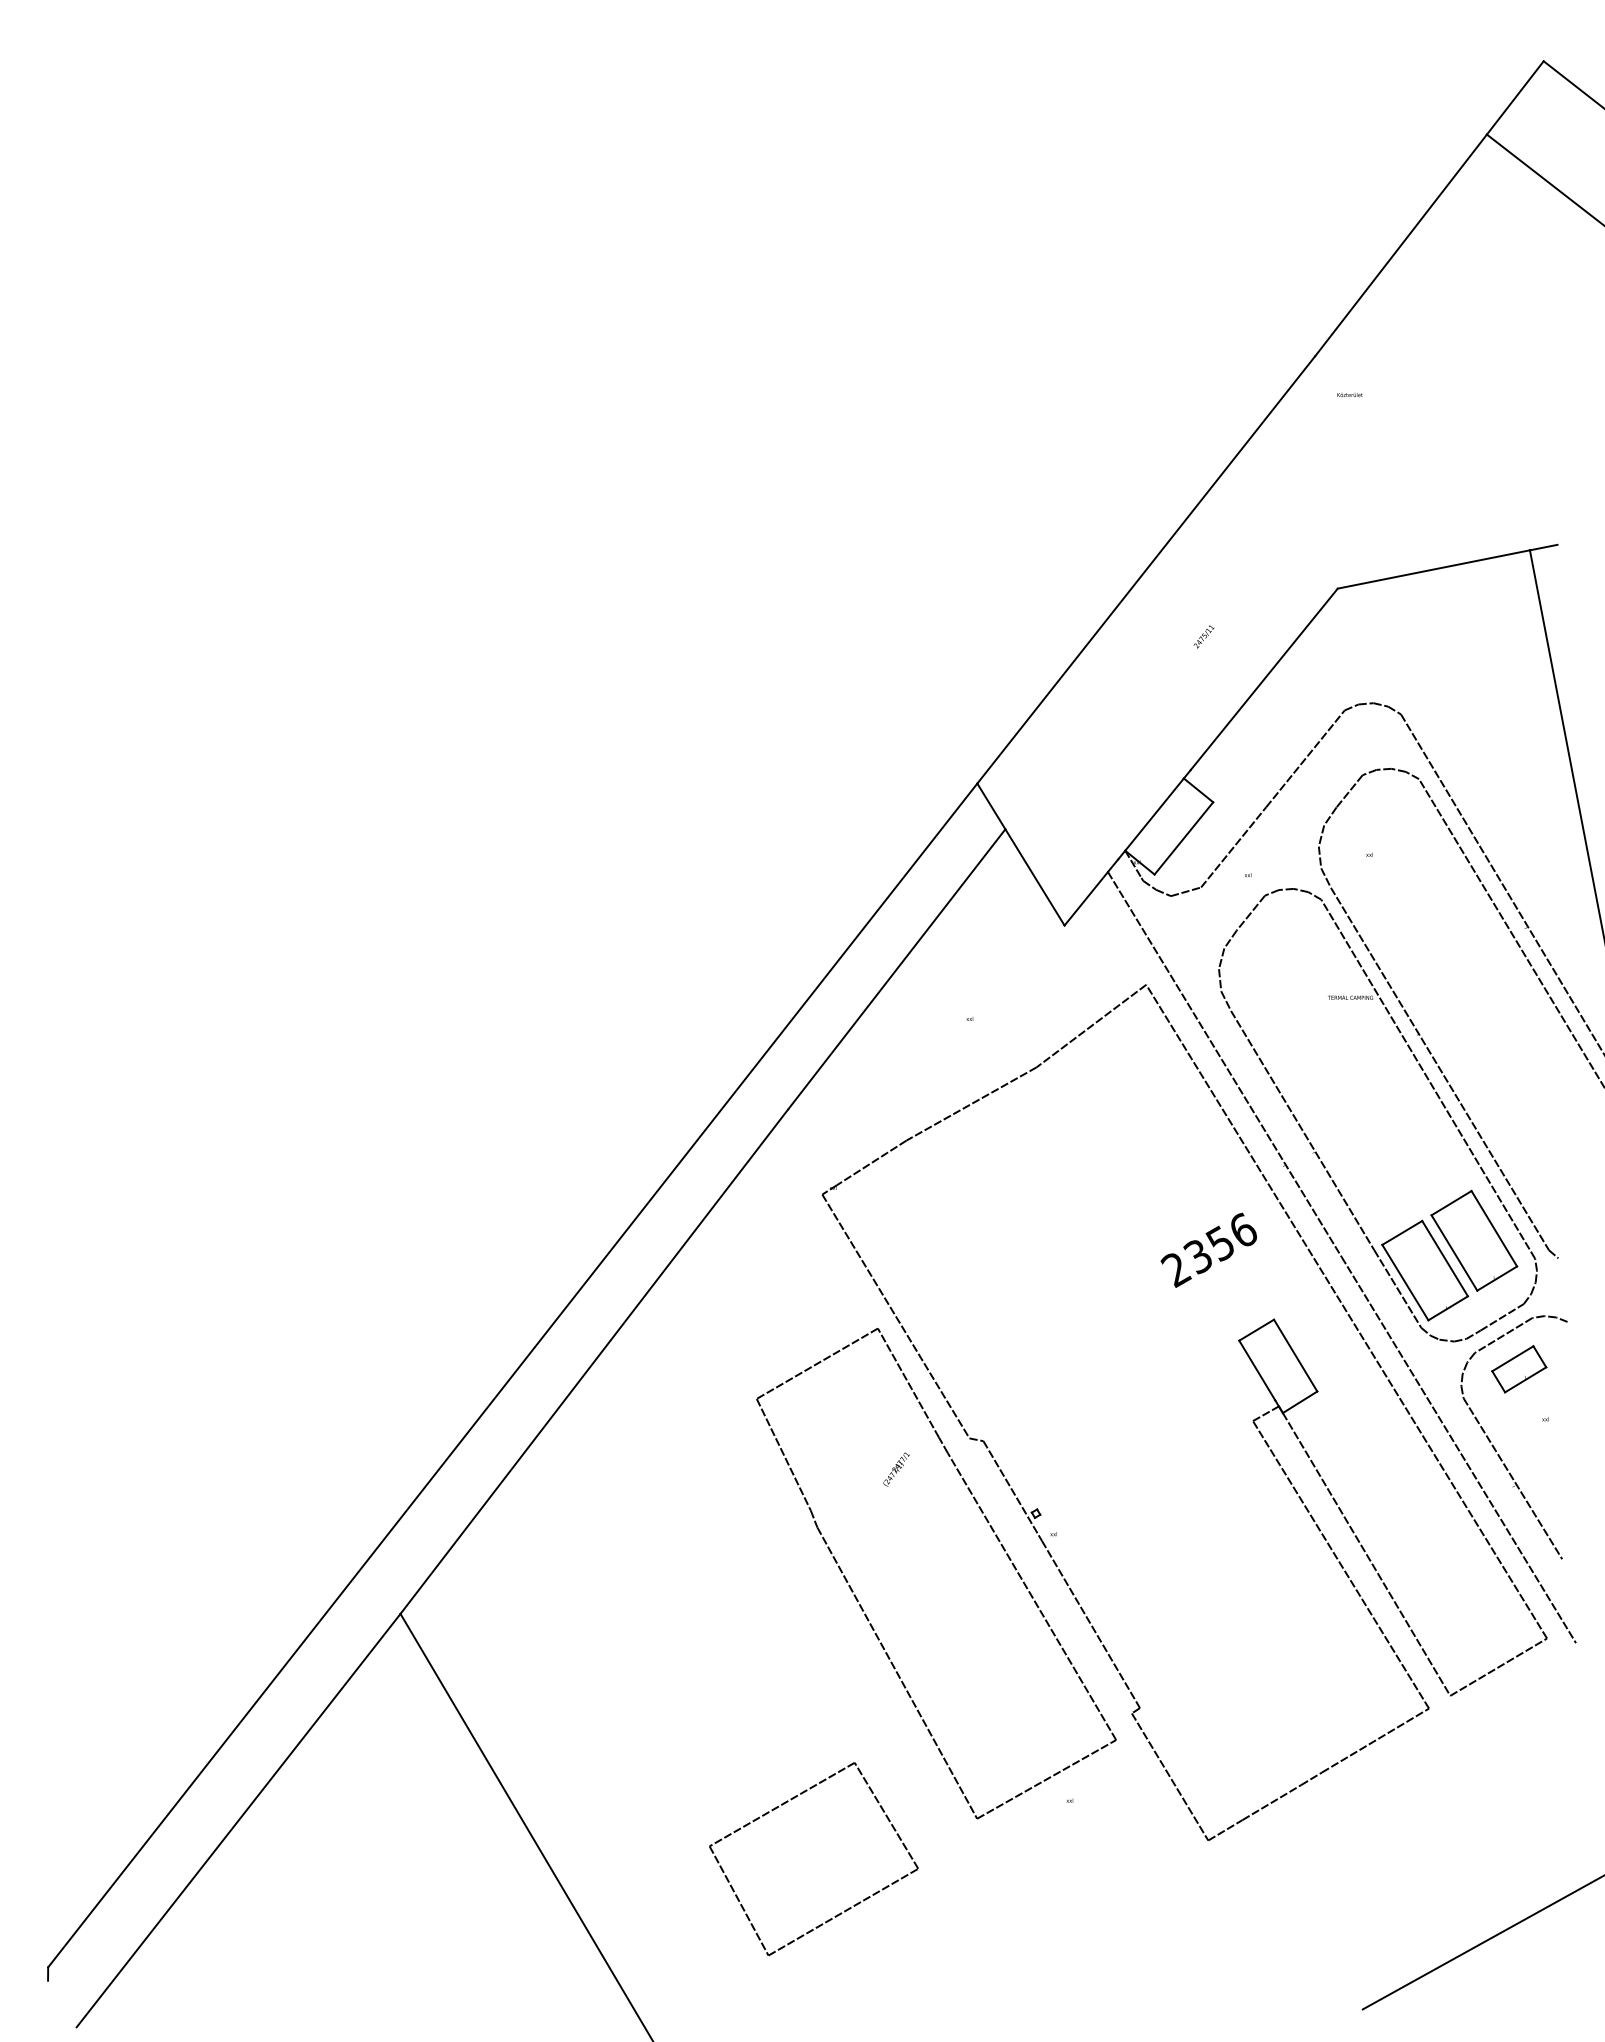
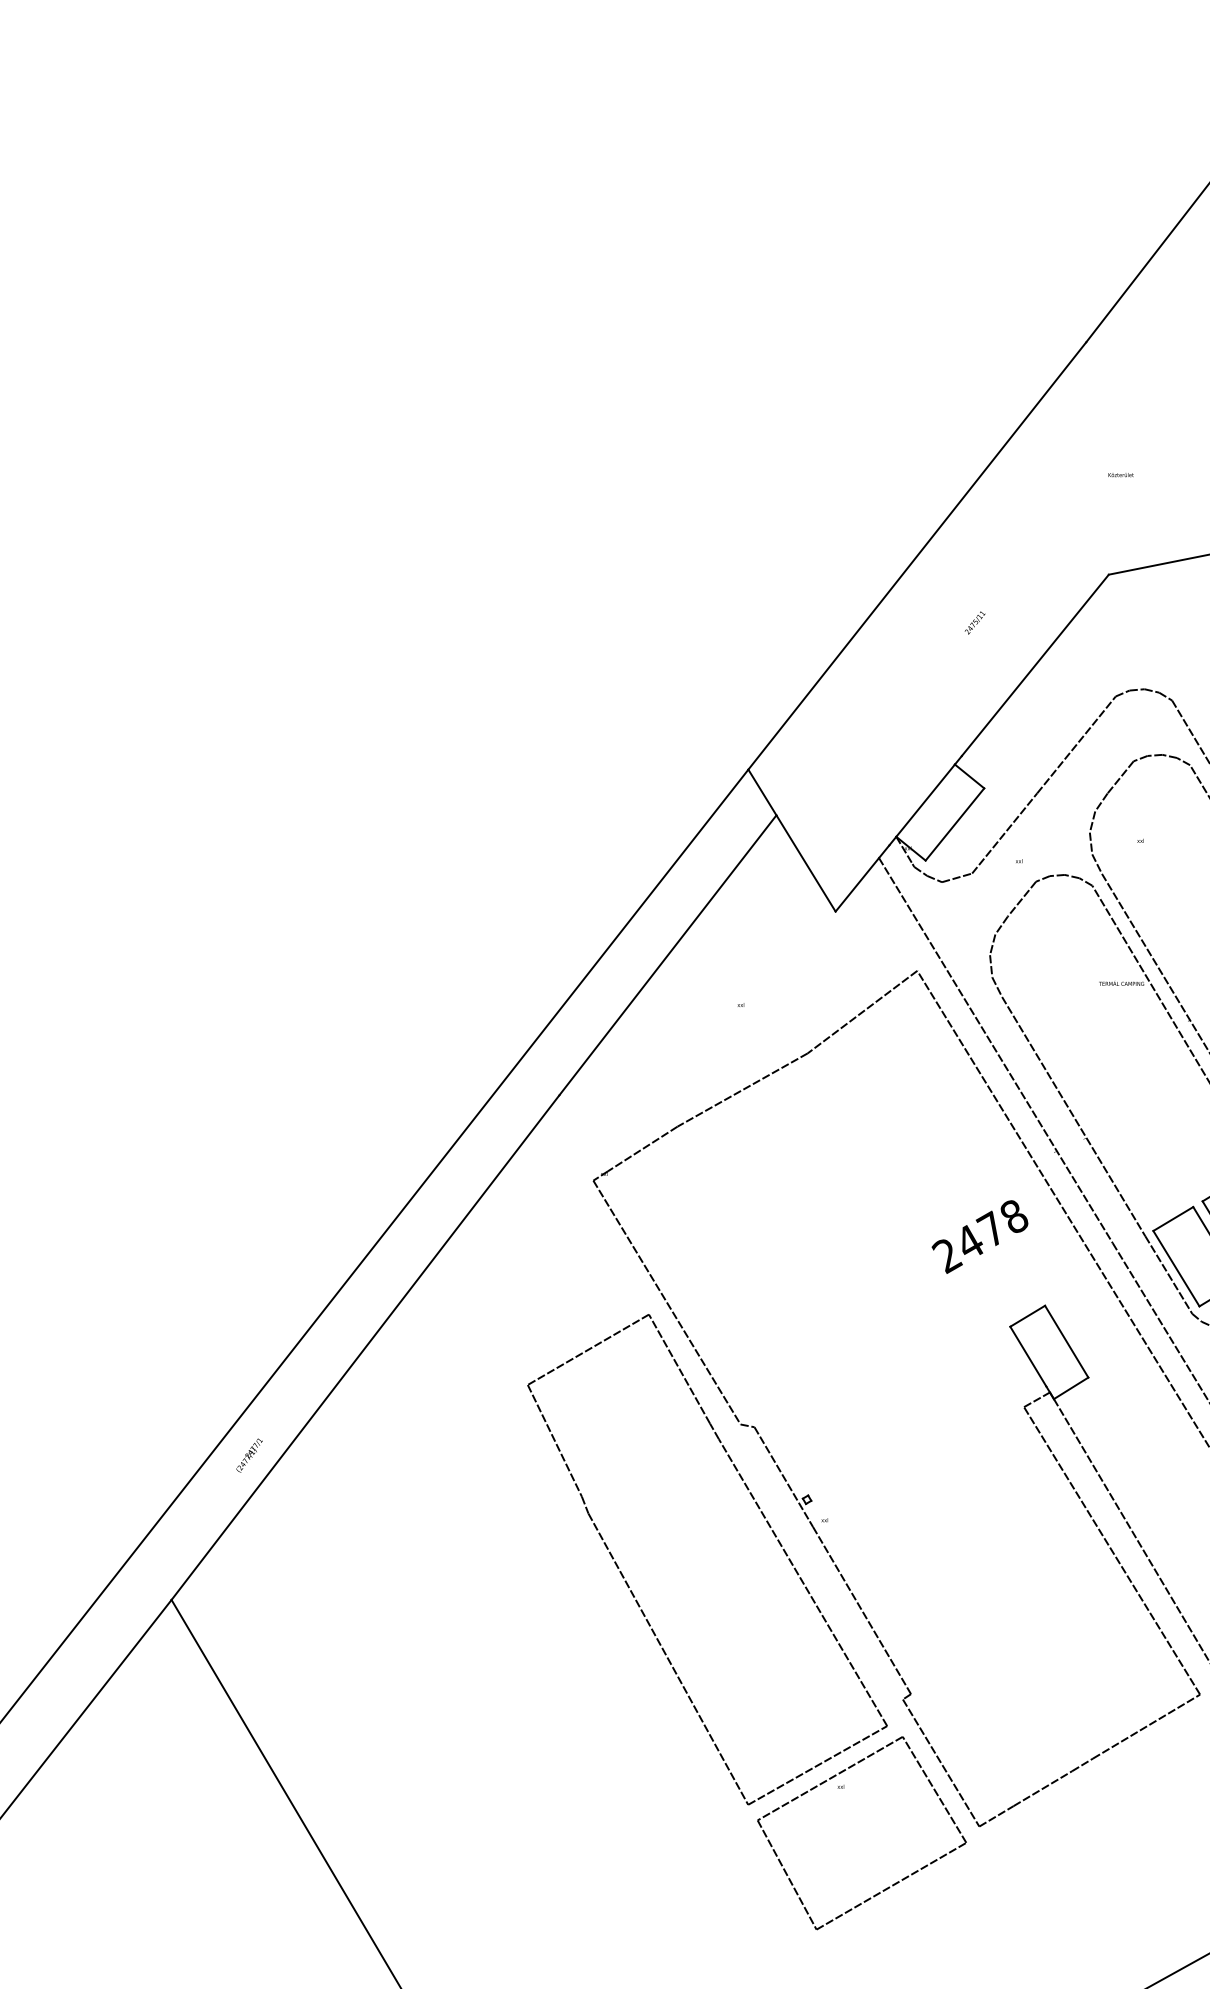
text: (1349, 395) -> (1120, 475), moved
text: (1220, 1243) -> (991, 1229), 2356 -> 2478
text: (896, 1469) -> (249, 1455), moved
part: (845, 1909) -> (893, 1883), moved

